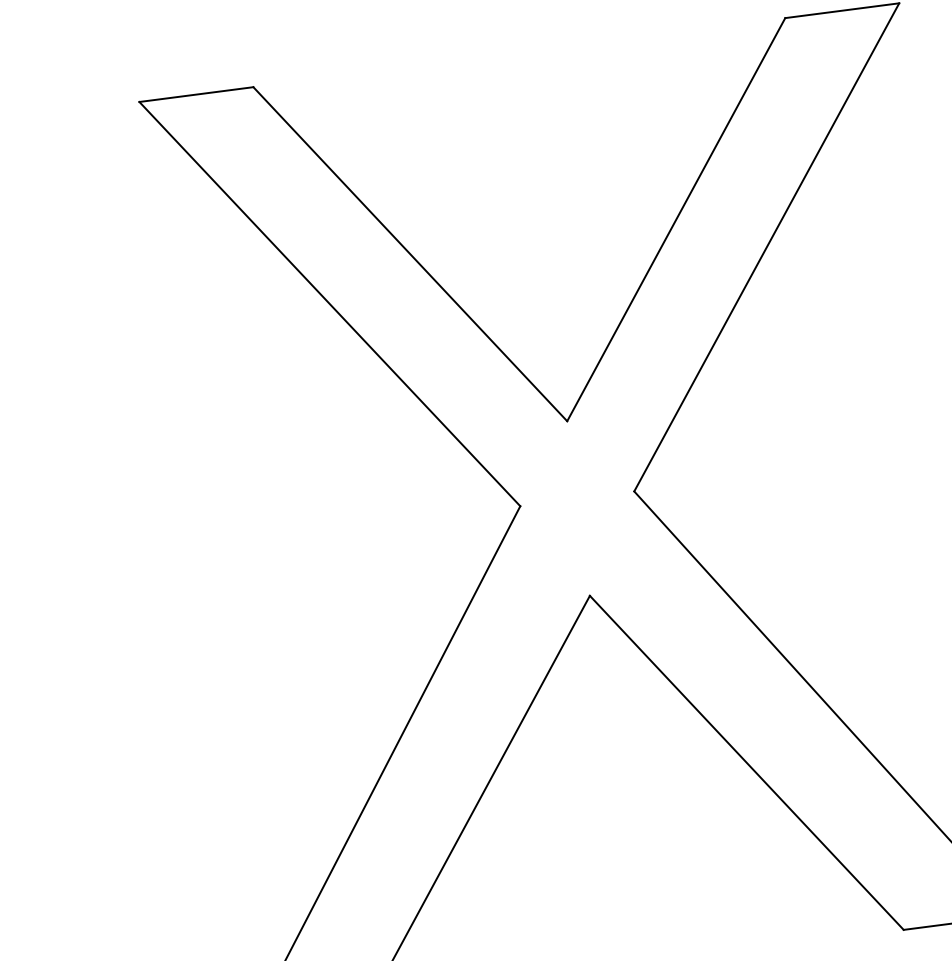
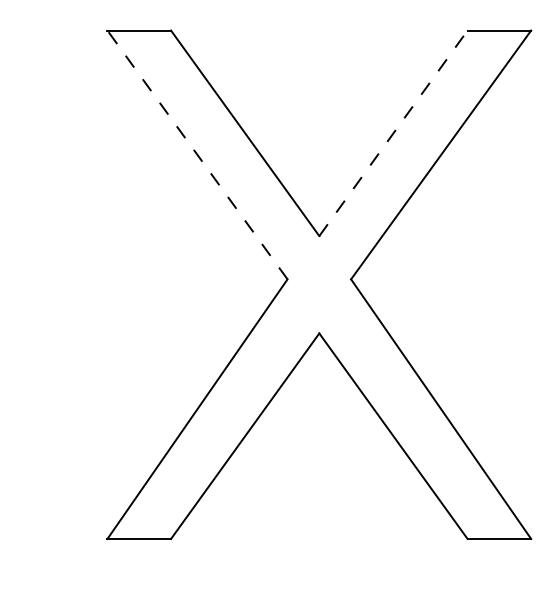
line: (676, 219) -> (393, 133), solid -> dashed
line: (329, 303) -> (197, 154), solid -> dashed

